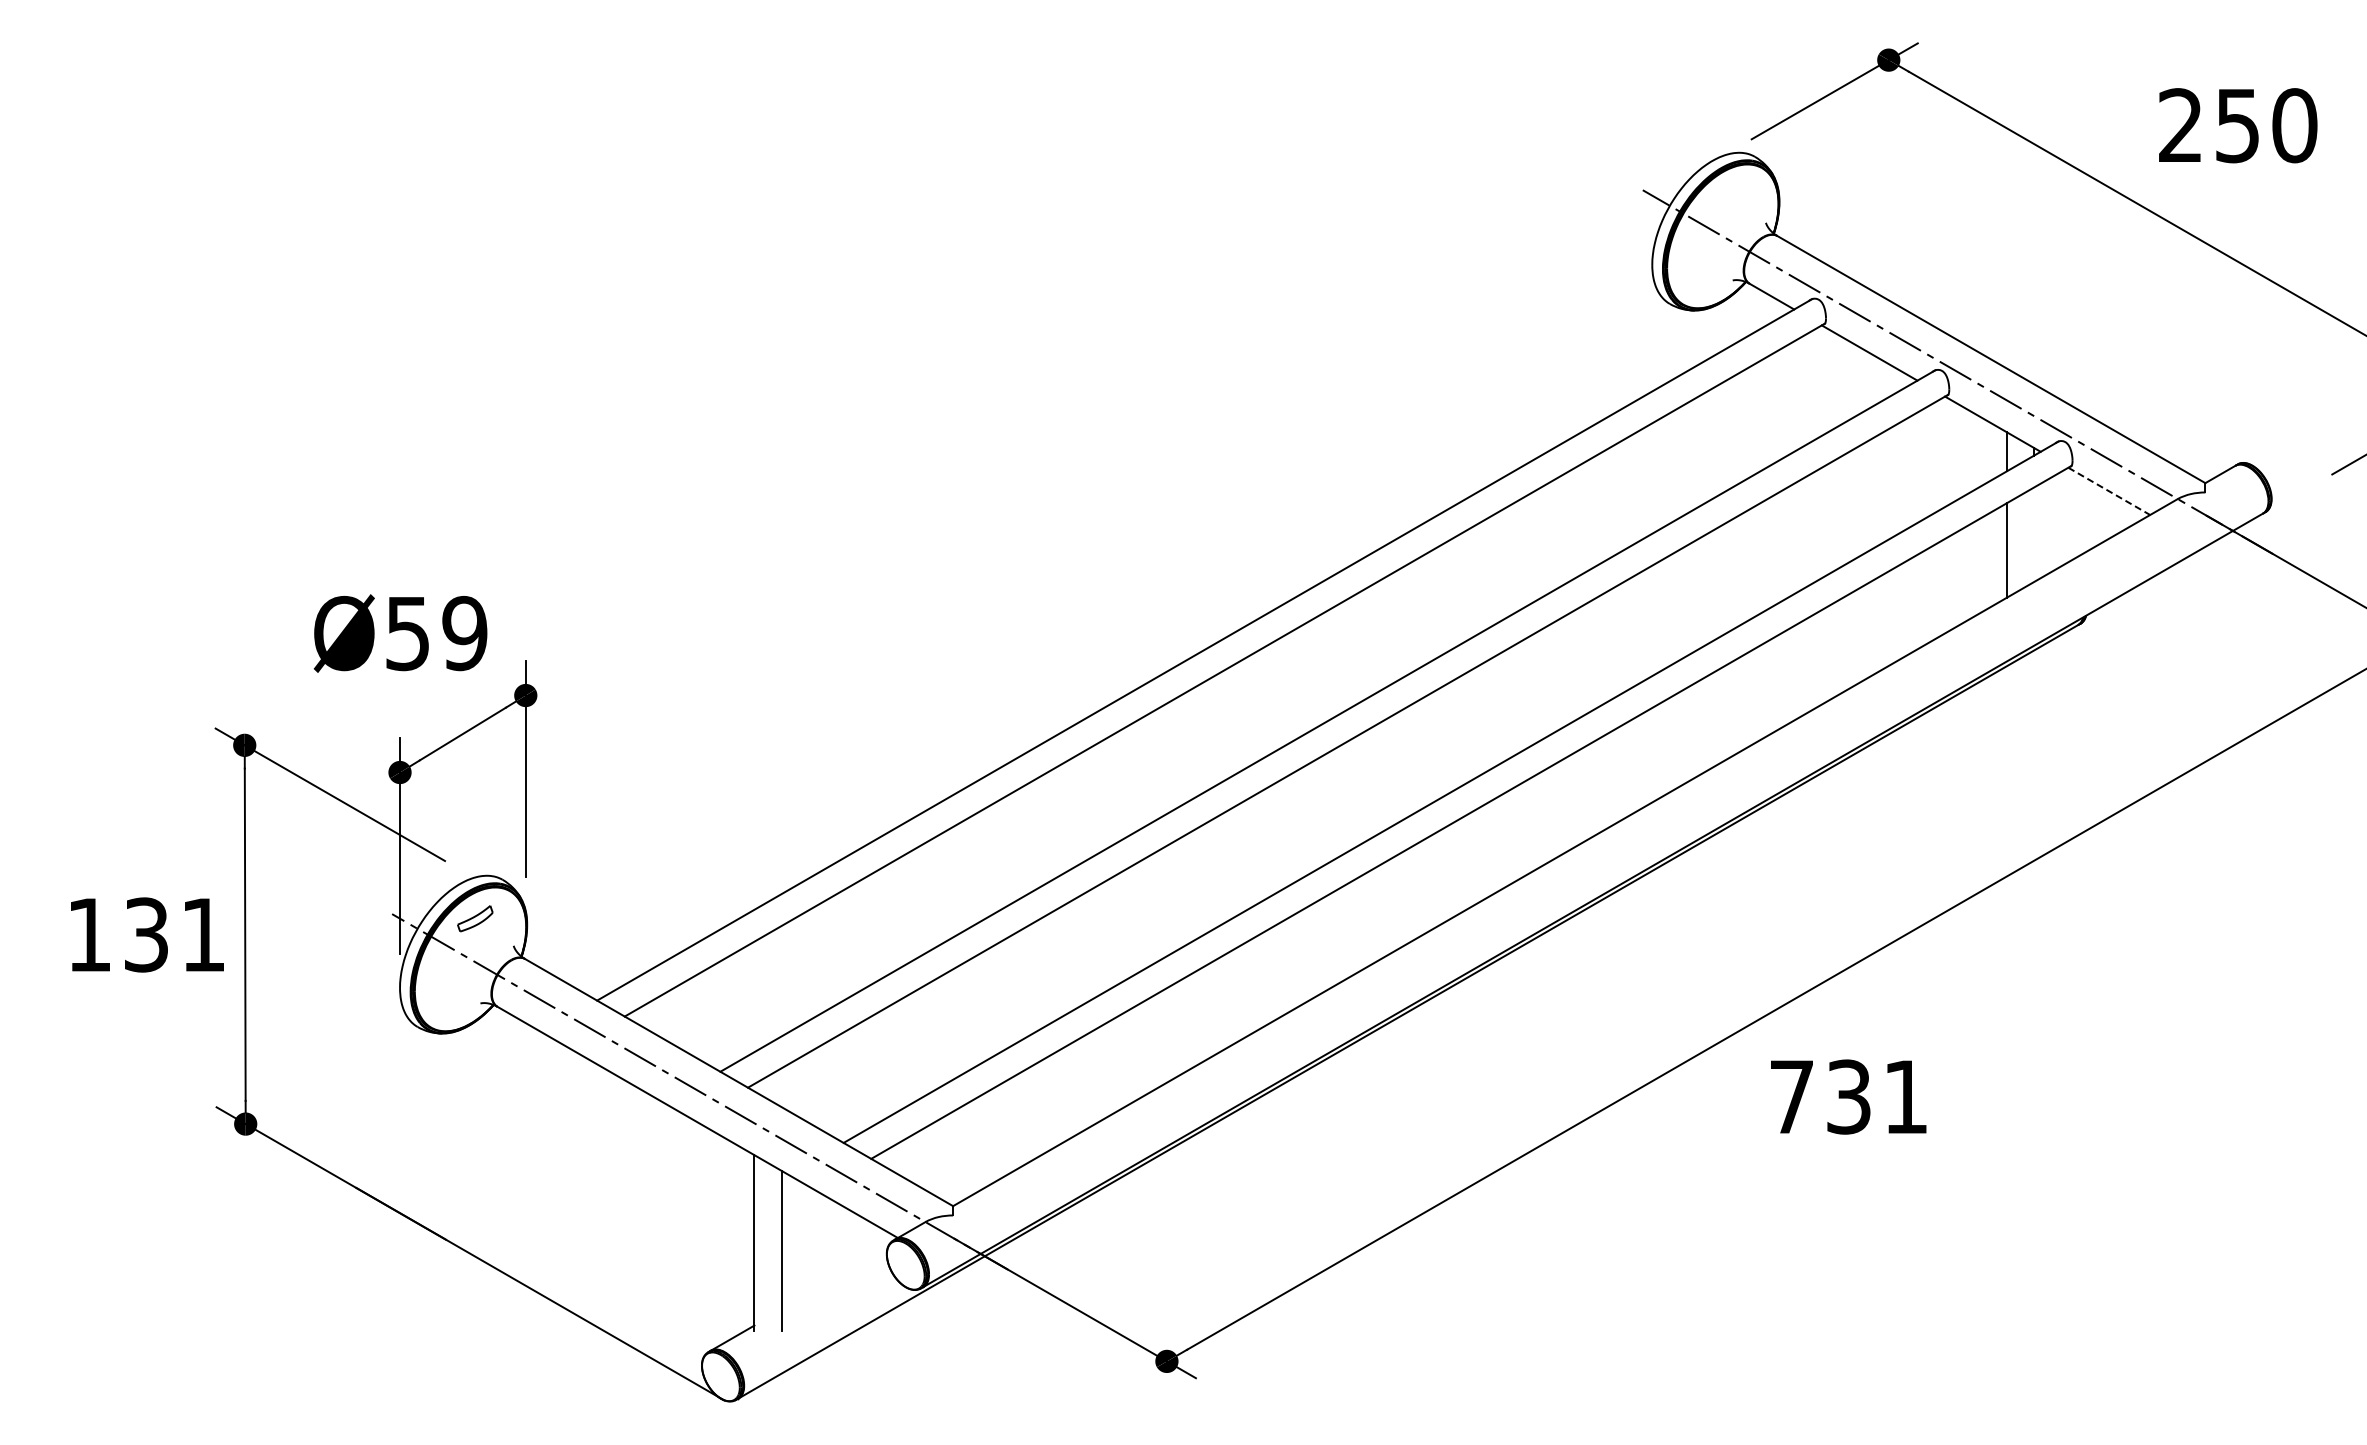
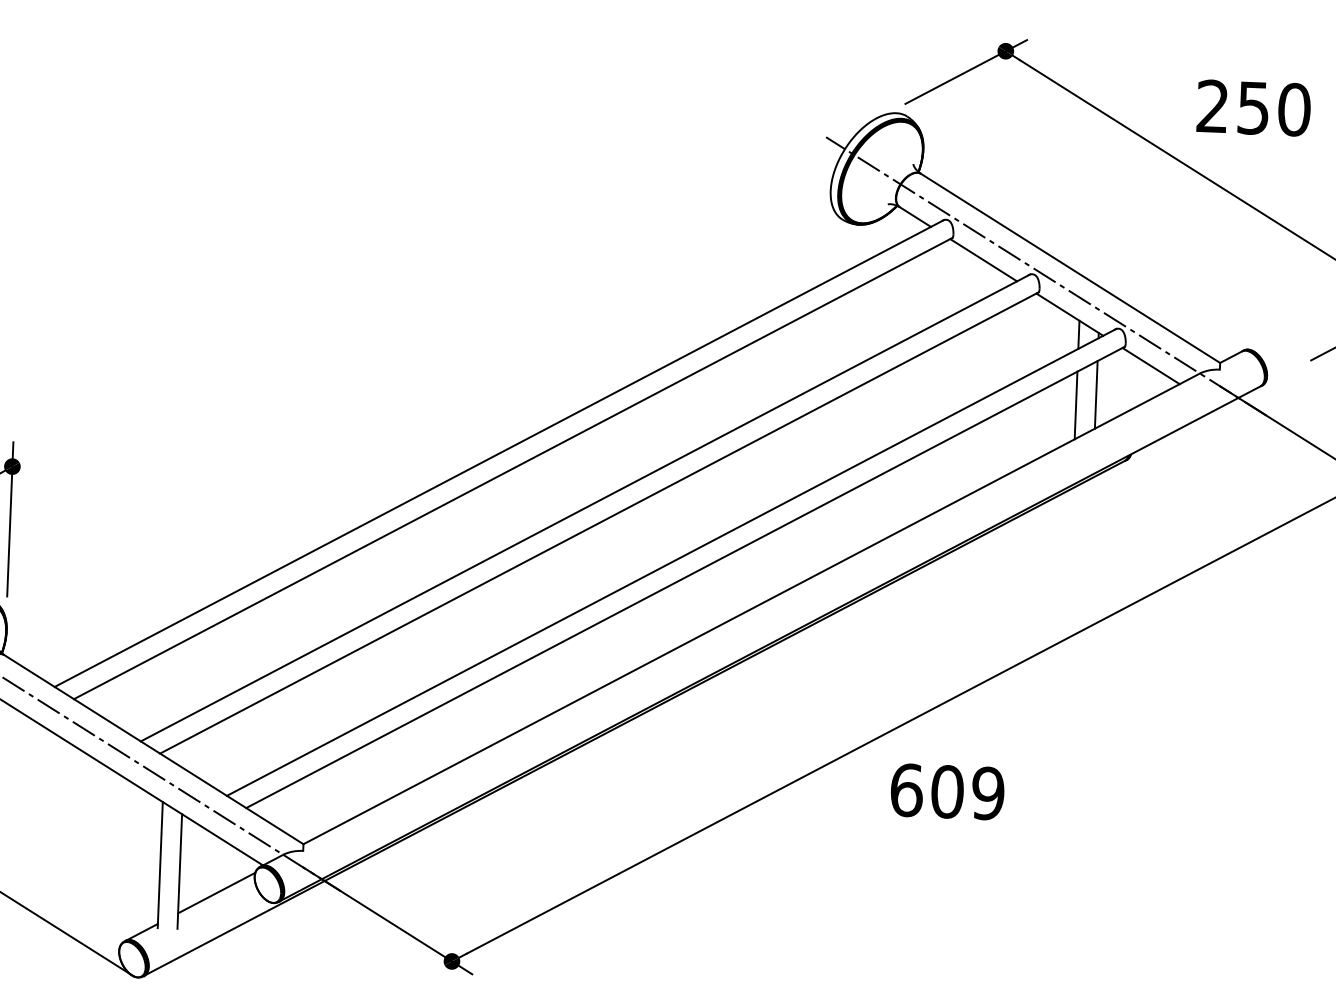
line: (2109, 491) -> (1151, 366), dashed -> solid
line: (2034, 534) -> (1096, 394), added
text: (1849, 1096) -> (947, 791), 731 -> 609
line: (834, 1278) -> (216, 892), added

